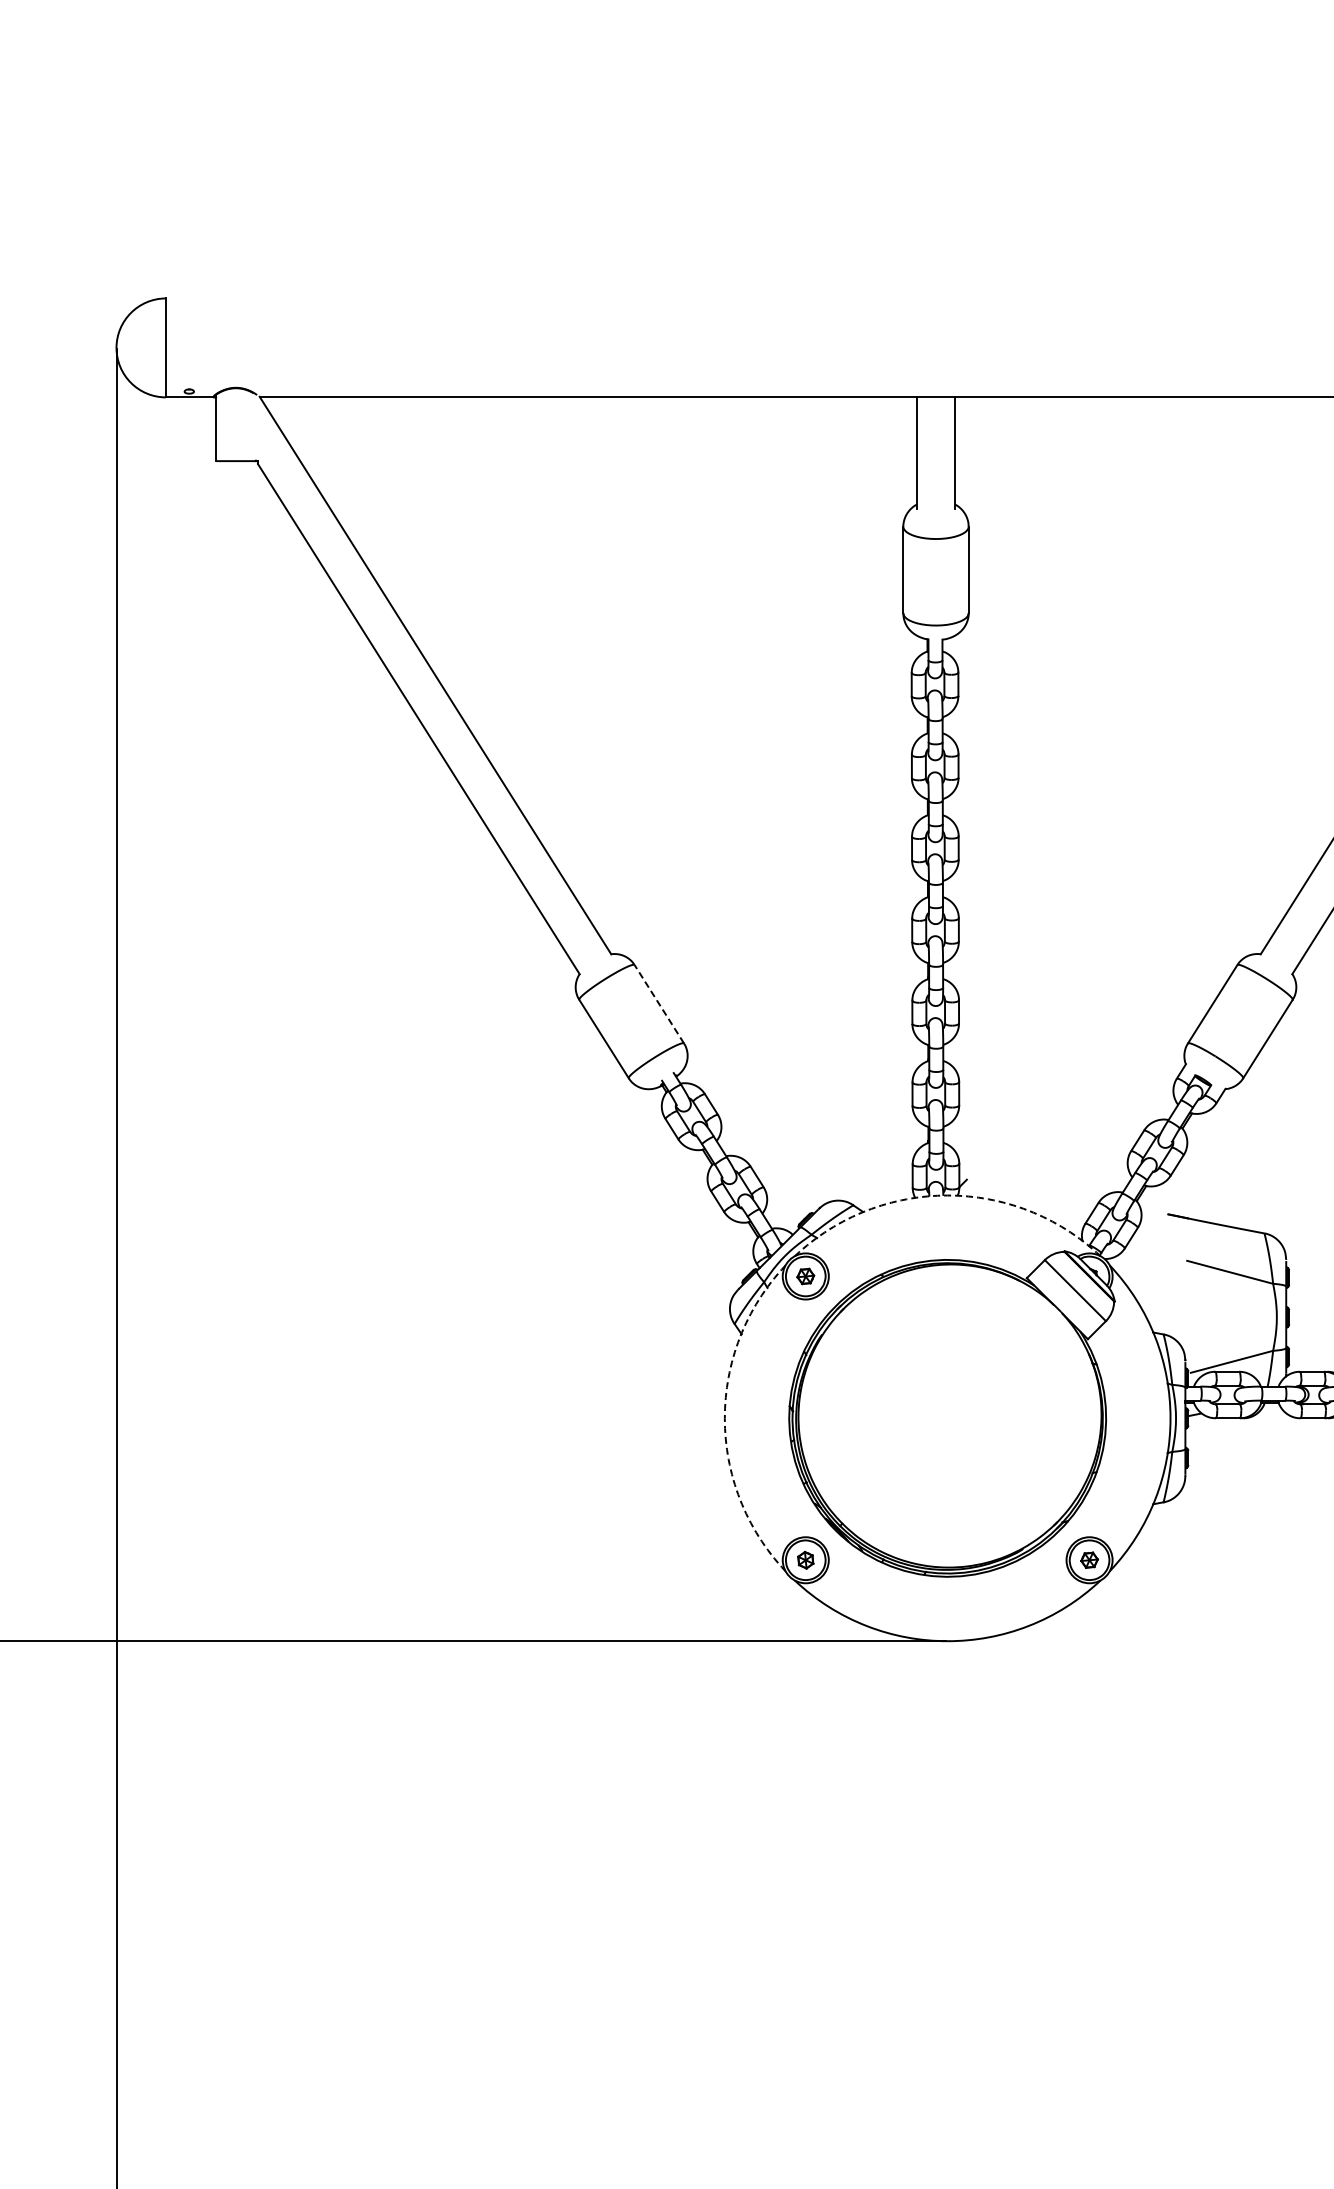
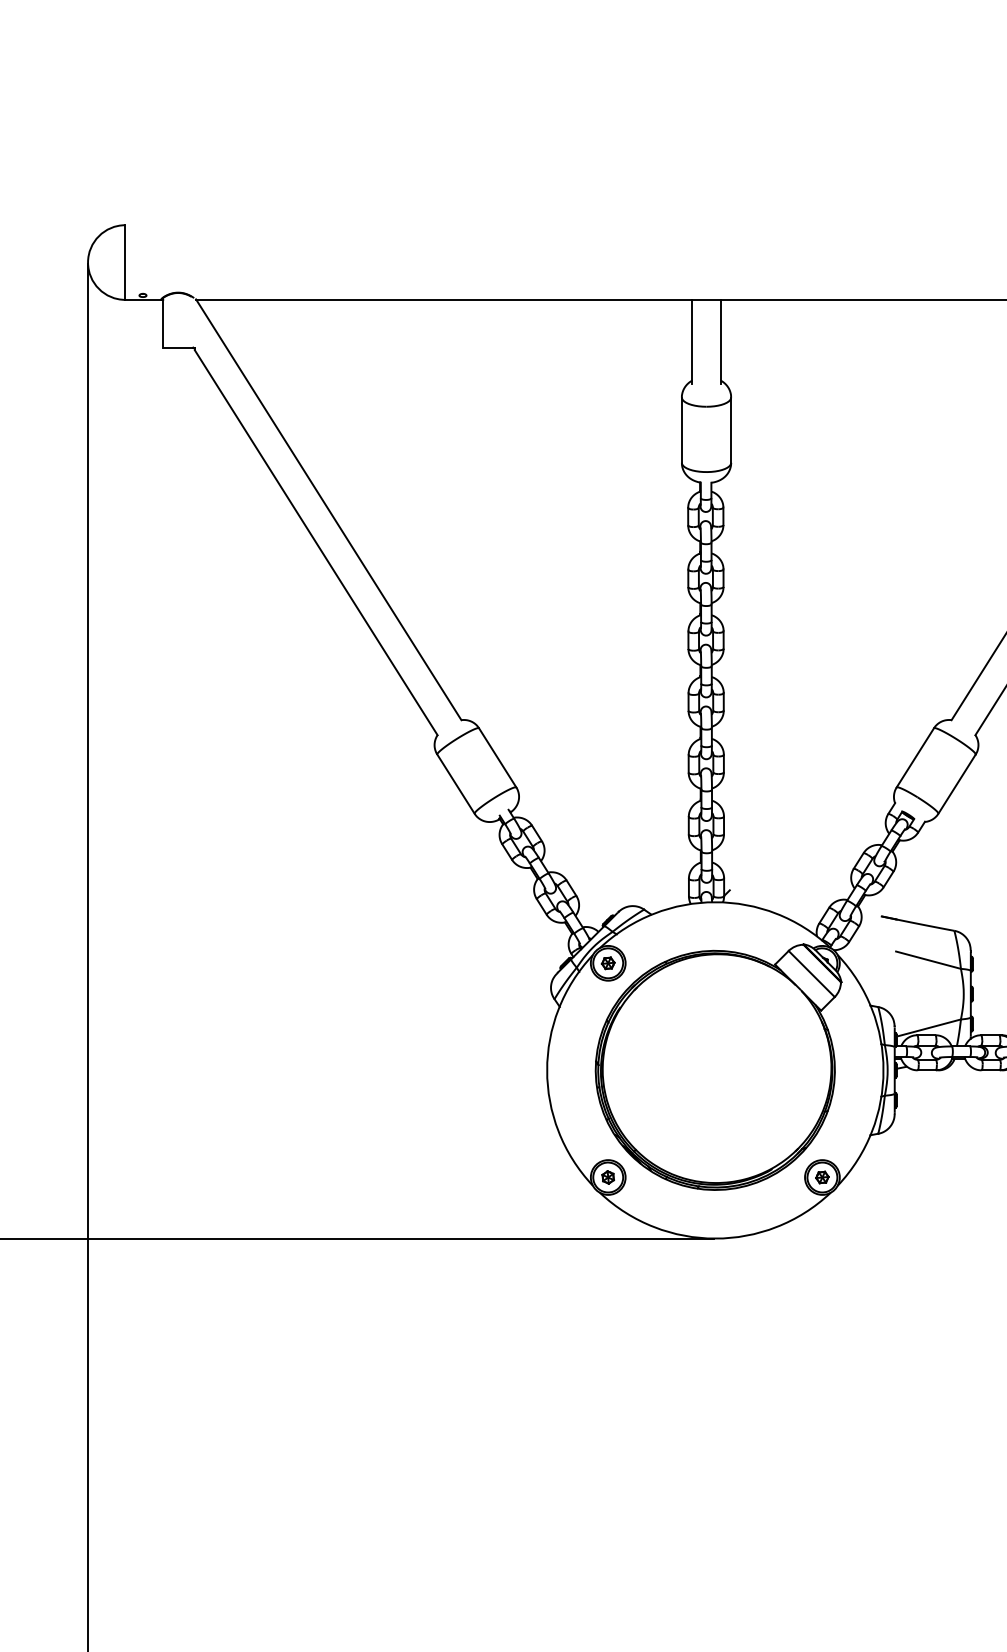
line: (659, 1003) -> (497, 757), dashed -> solid
arc: (947, 1195) -> (715, 902), dashed -> solid
arc: (724, 1418) -> (546, 1070), dashed -> solid

